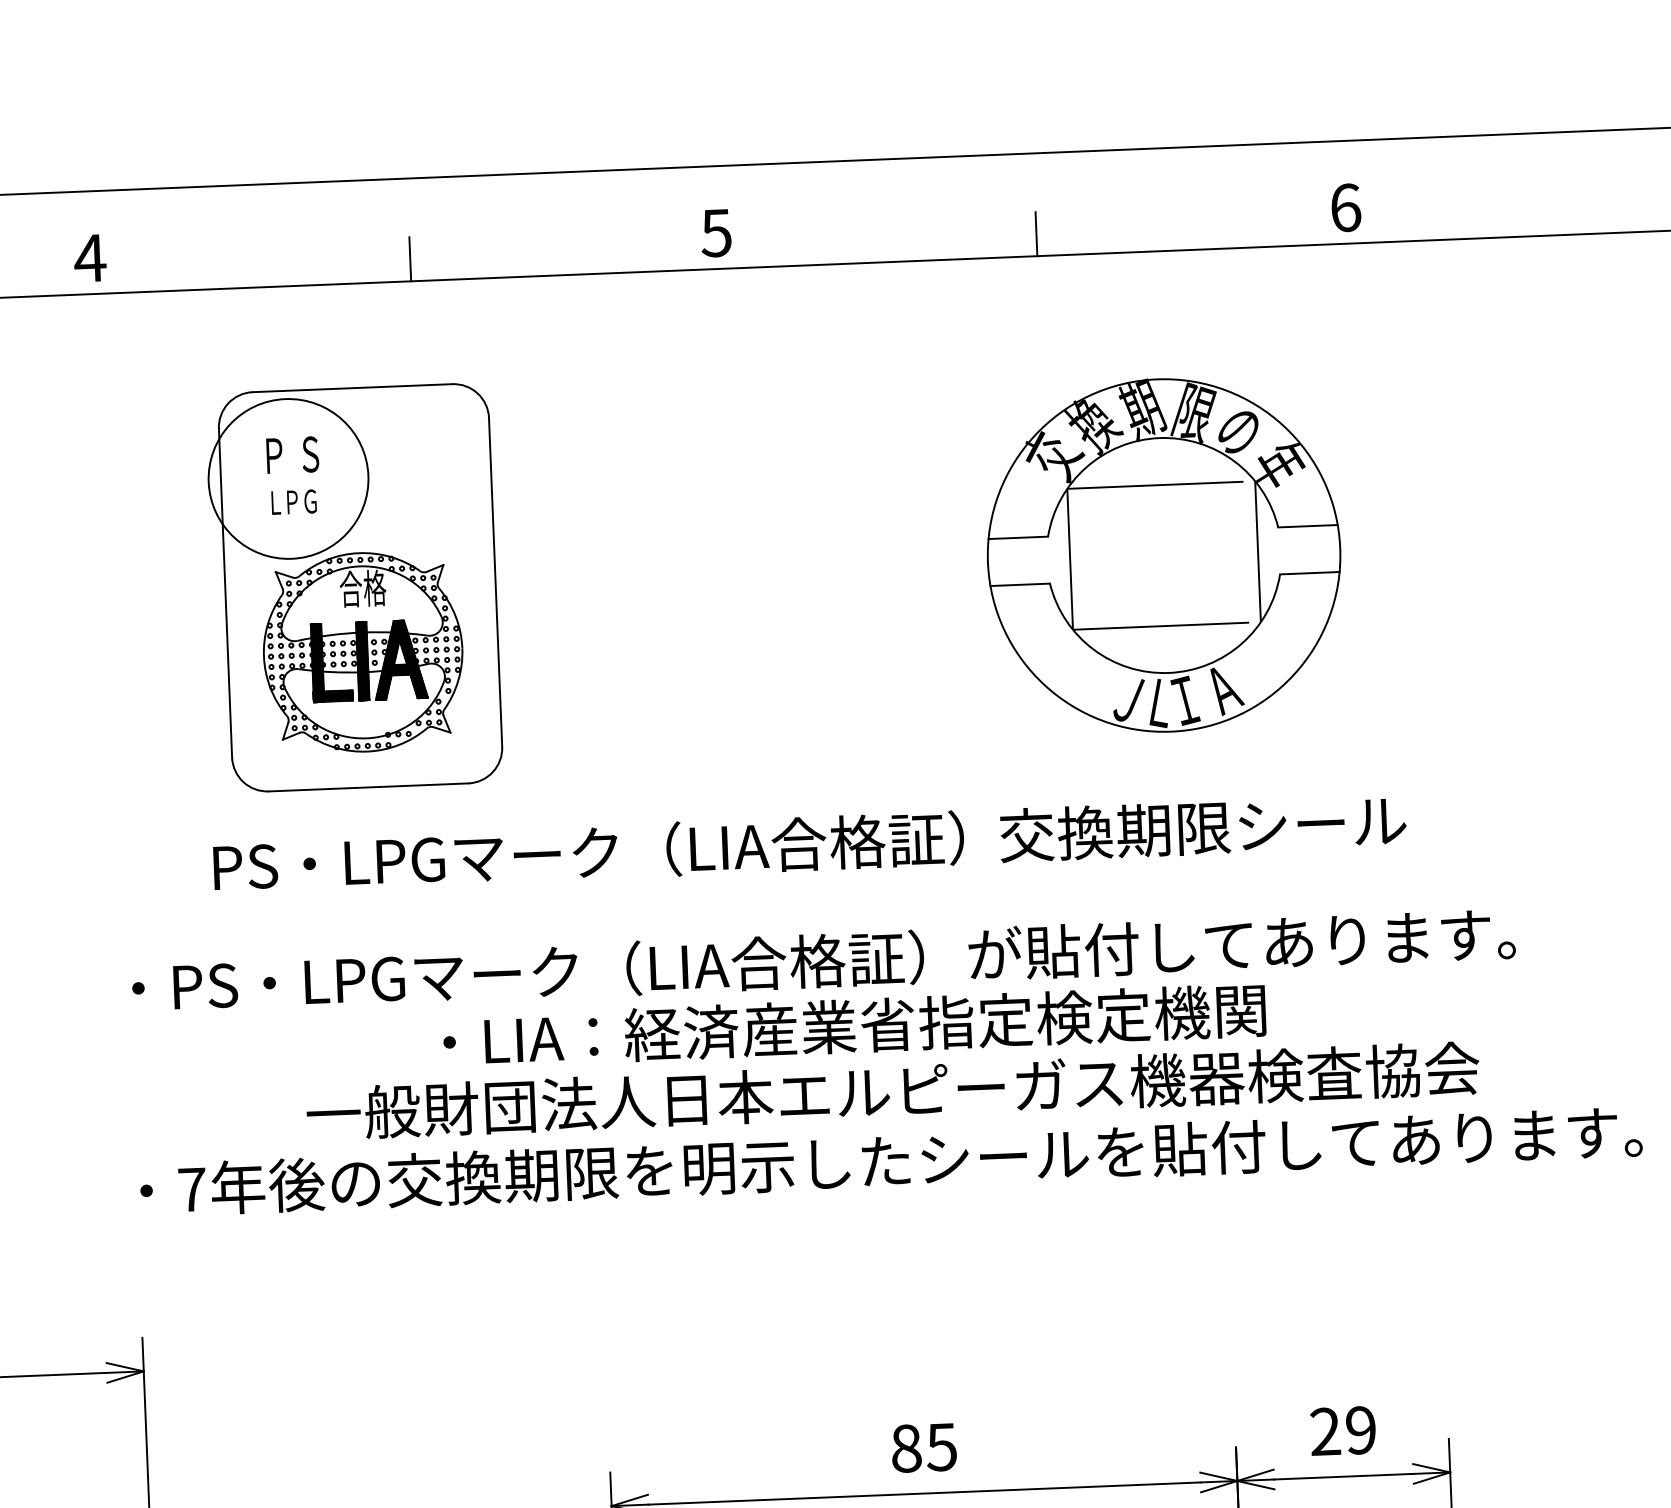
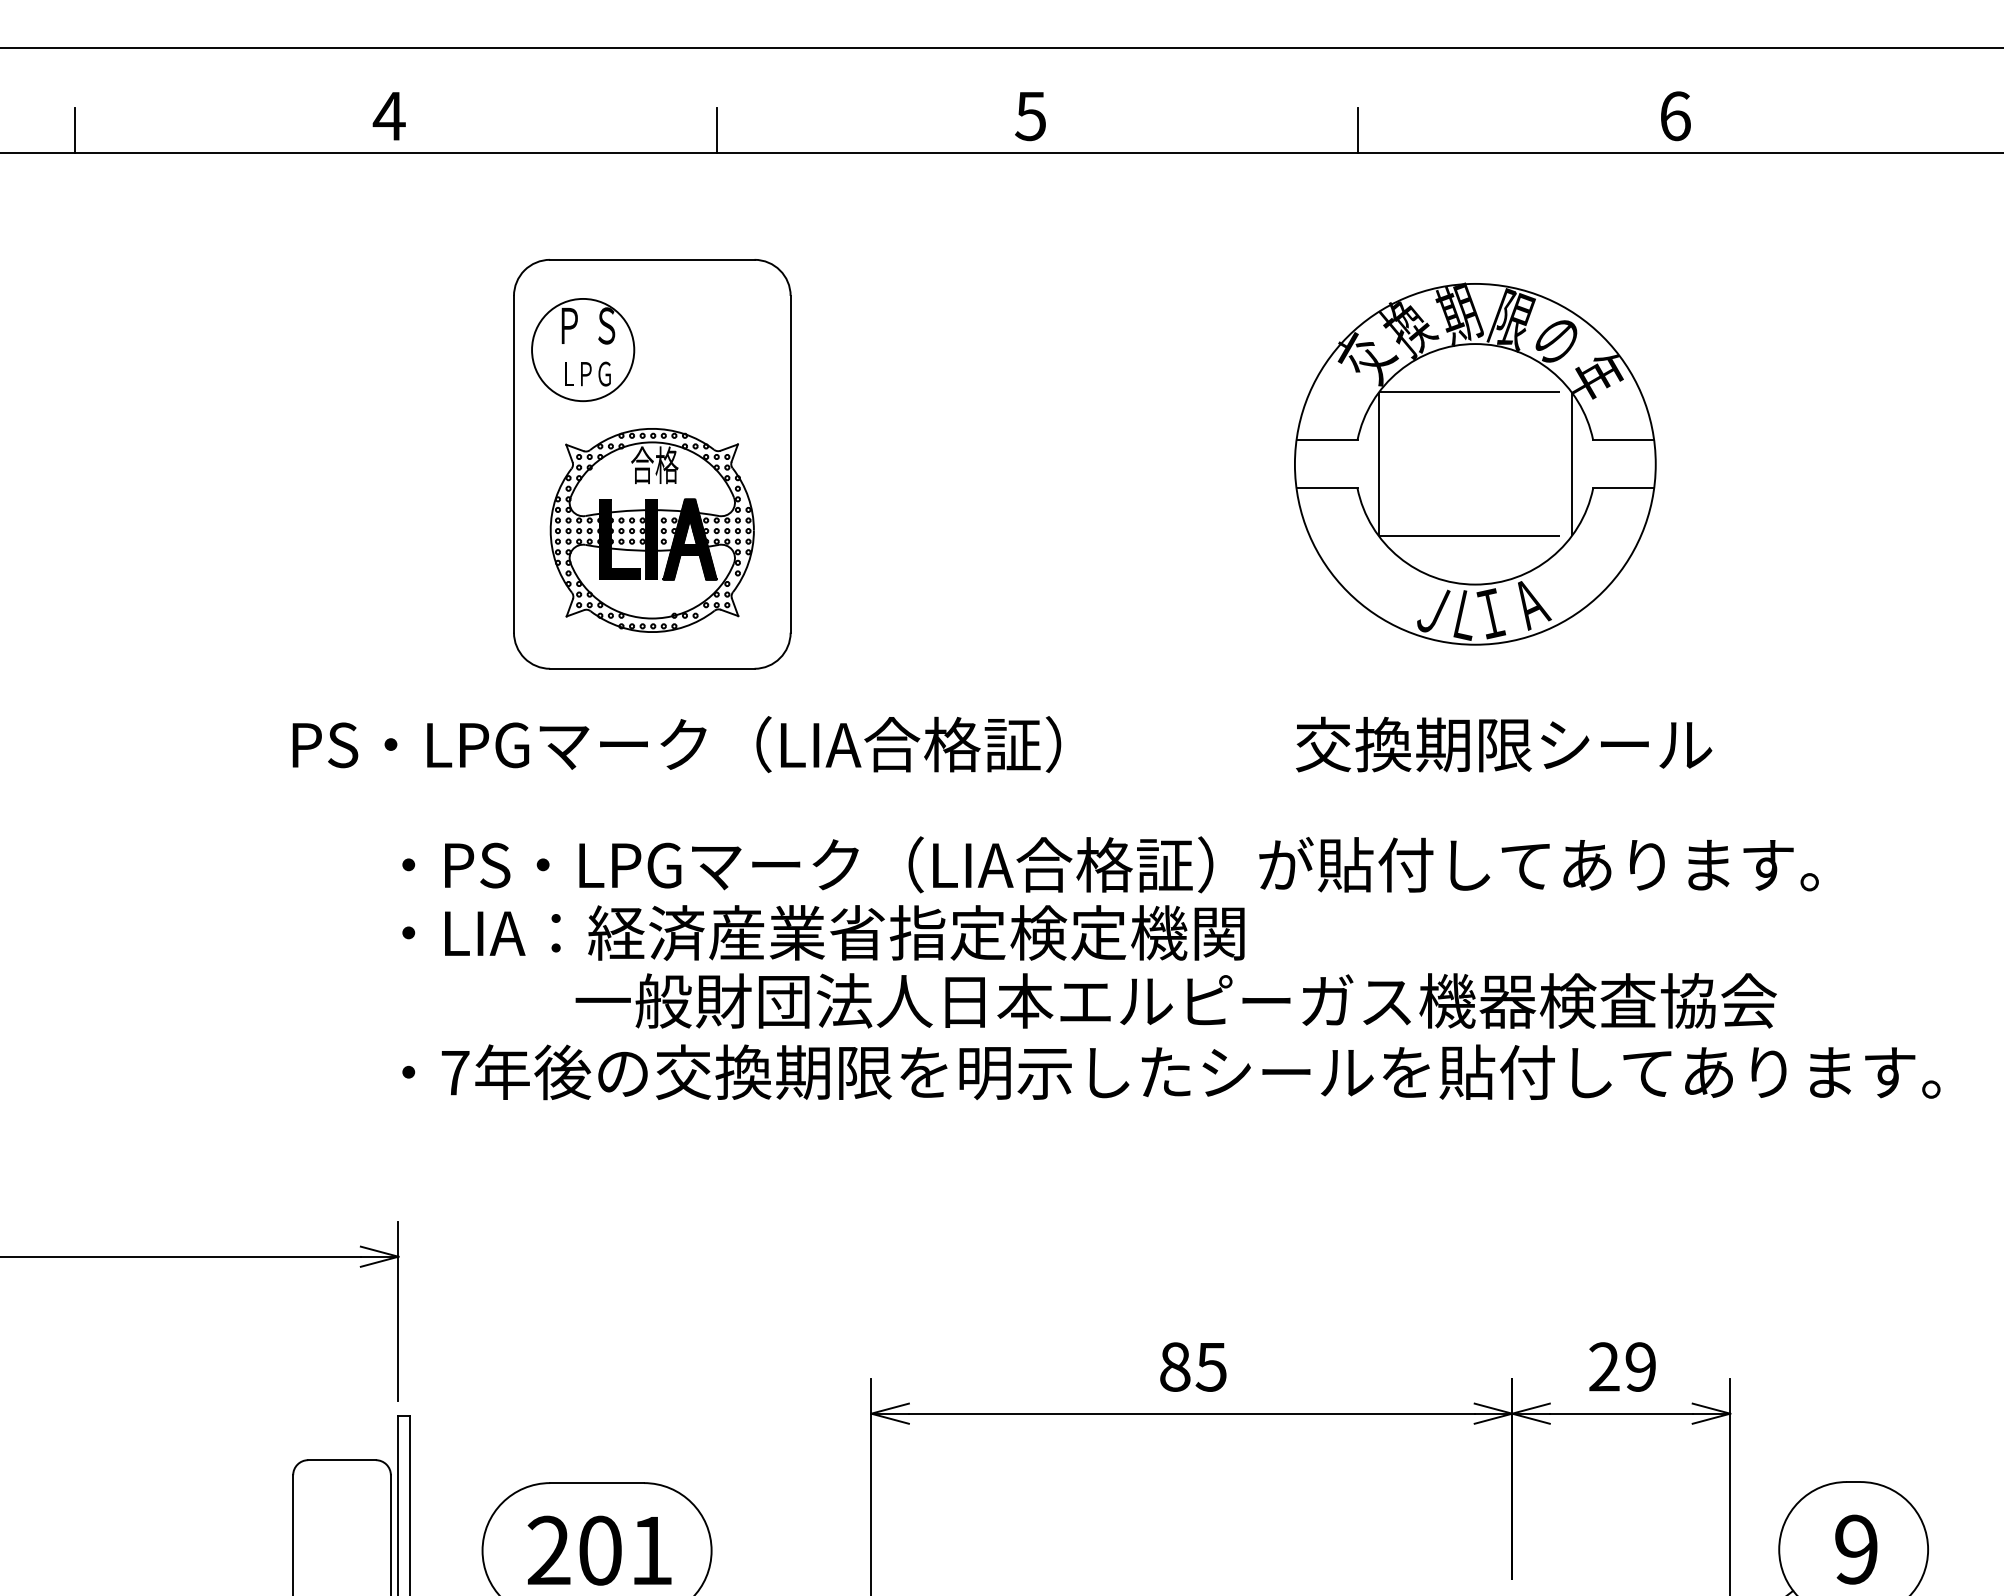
circle: (288, 478) -> (583, 349), size x0.62
text: (588, 852) -> (676, 744), moved
text: (854, 1025) -> (823, 932), moved

